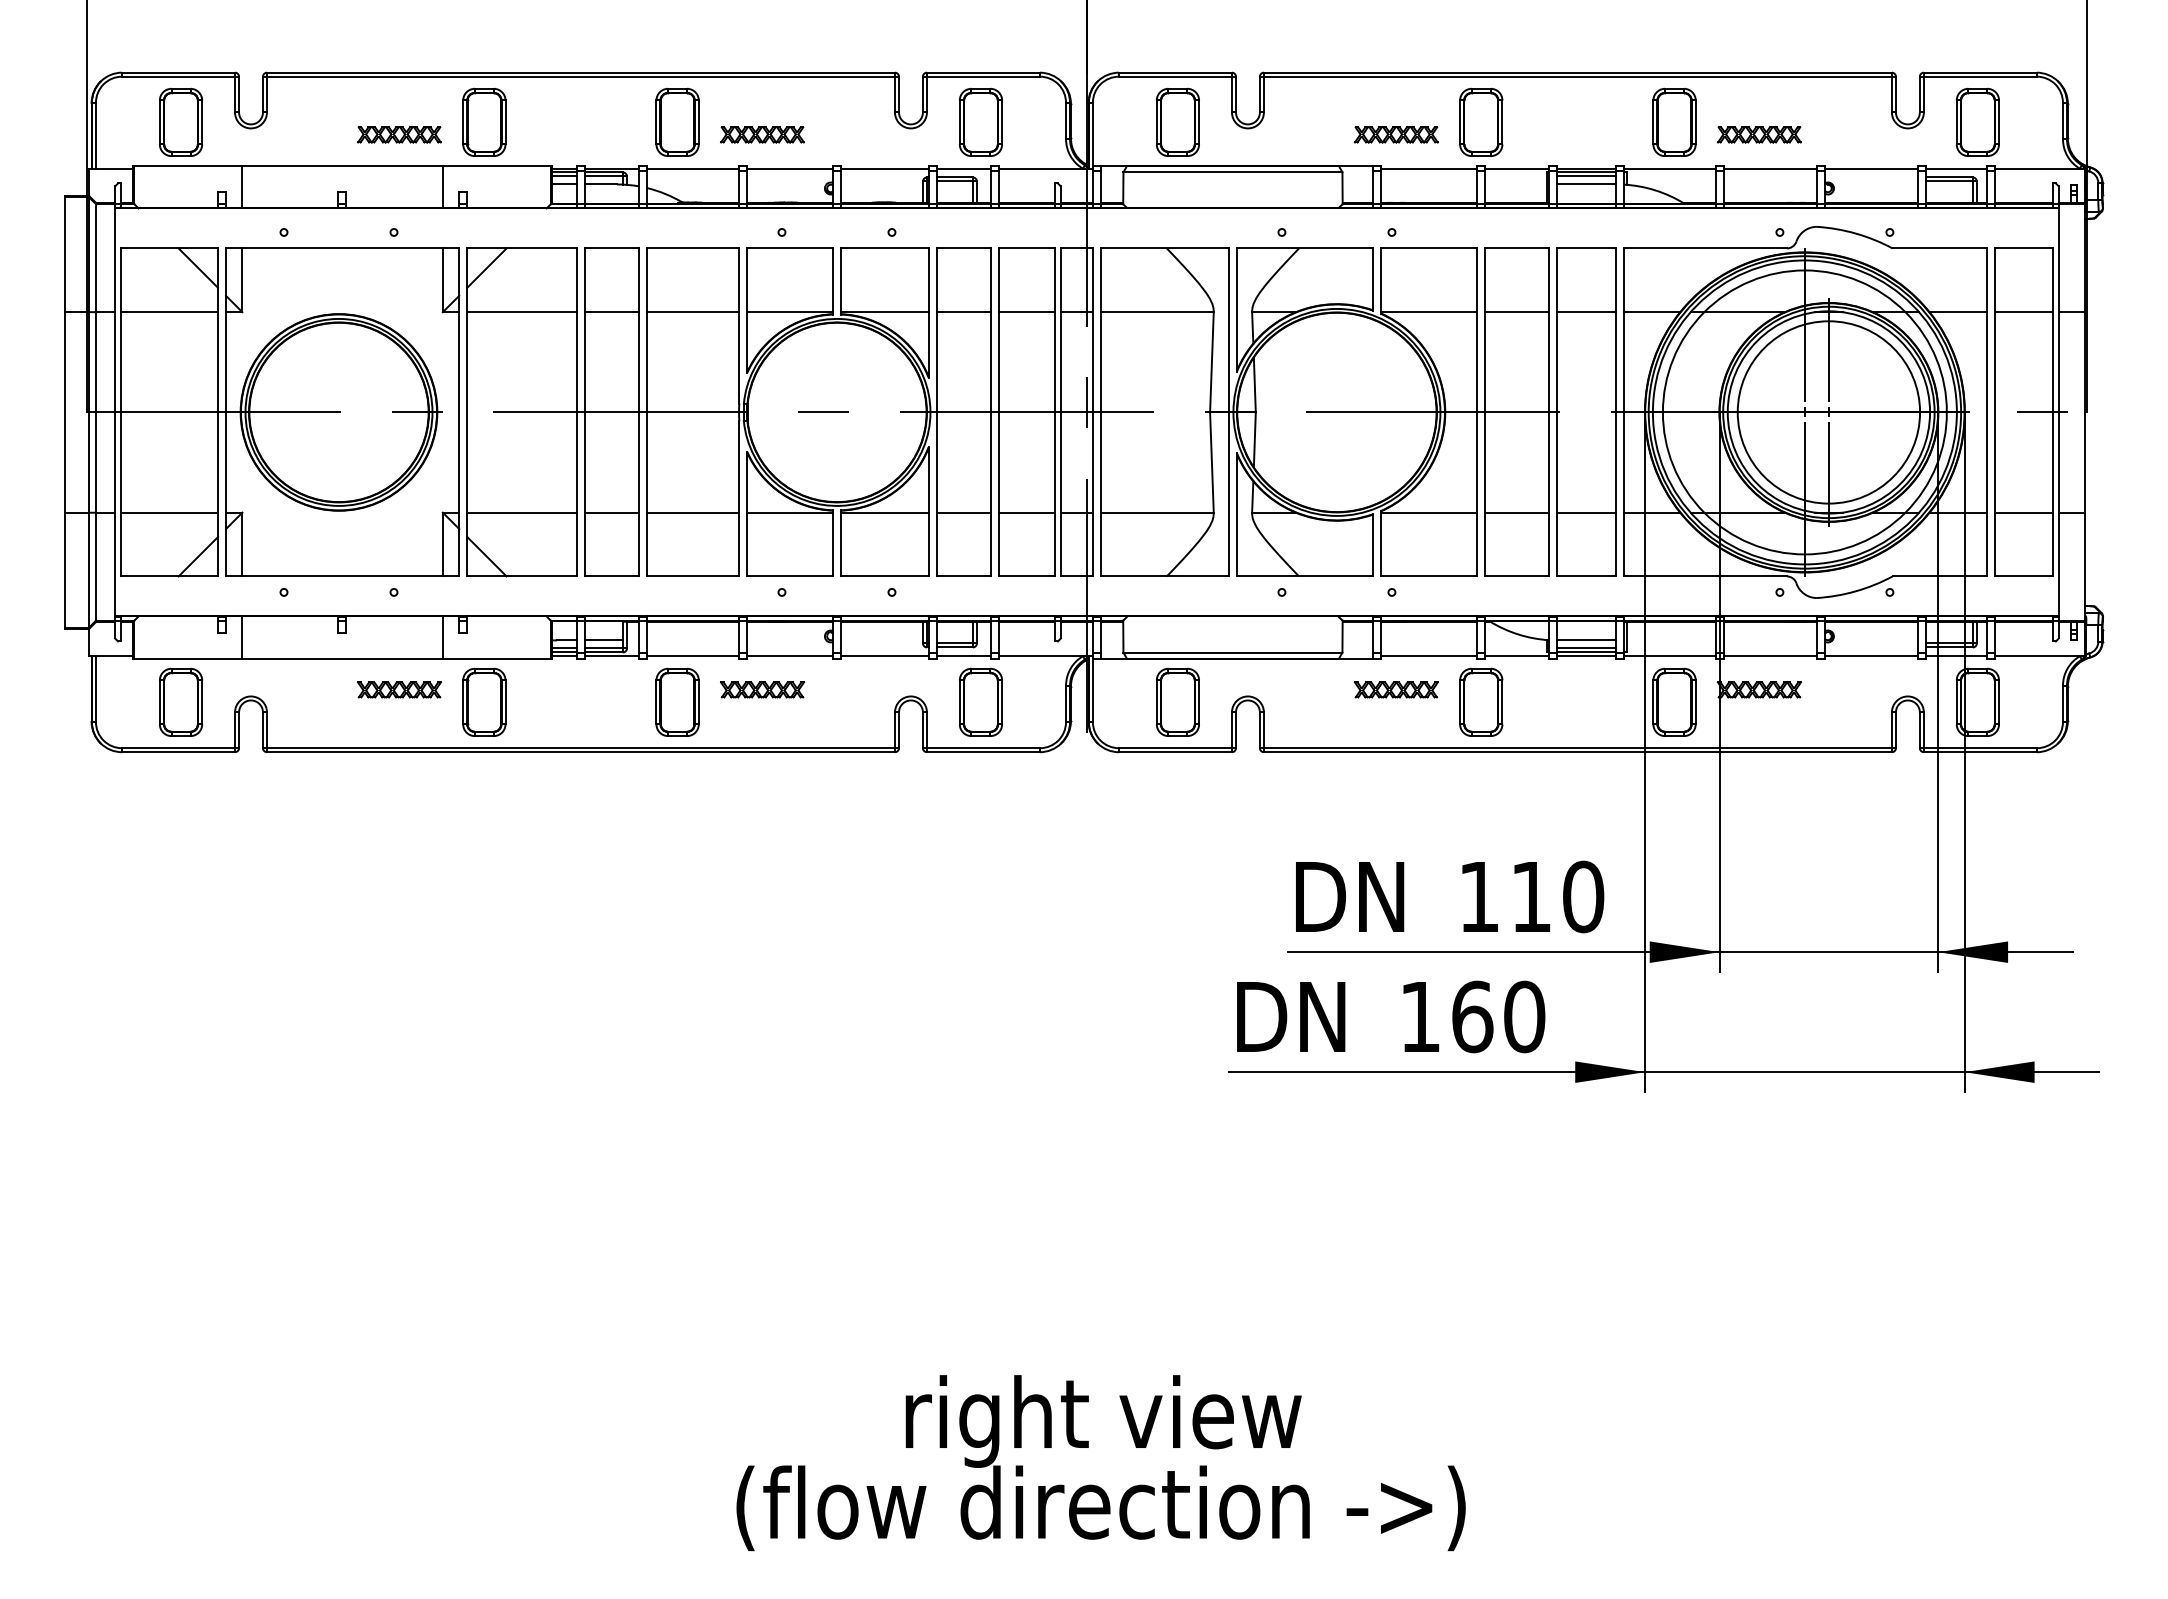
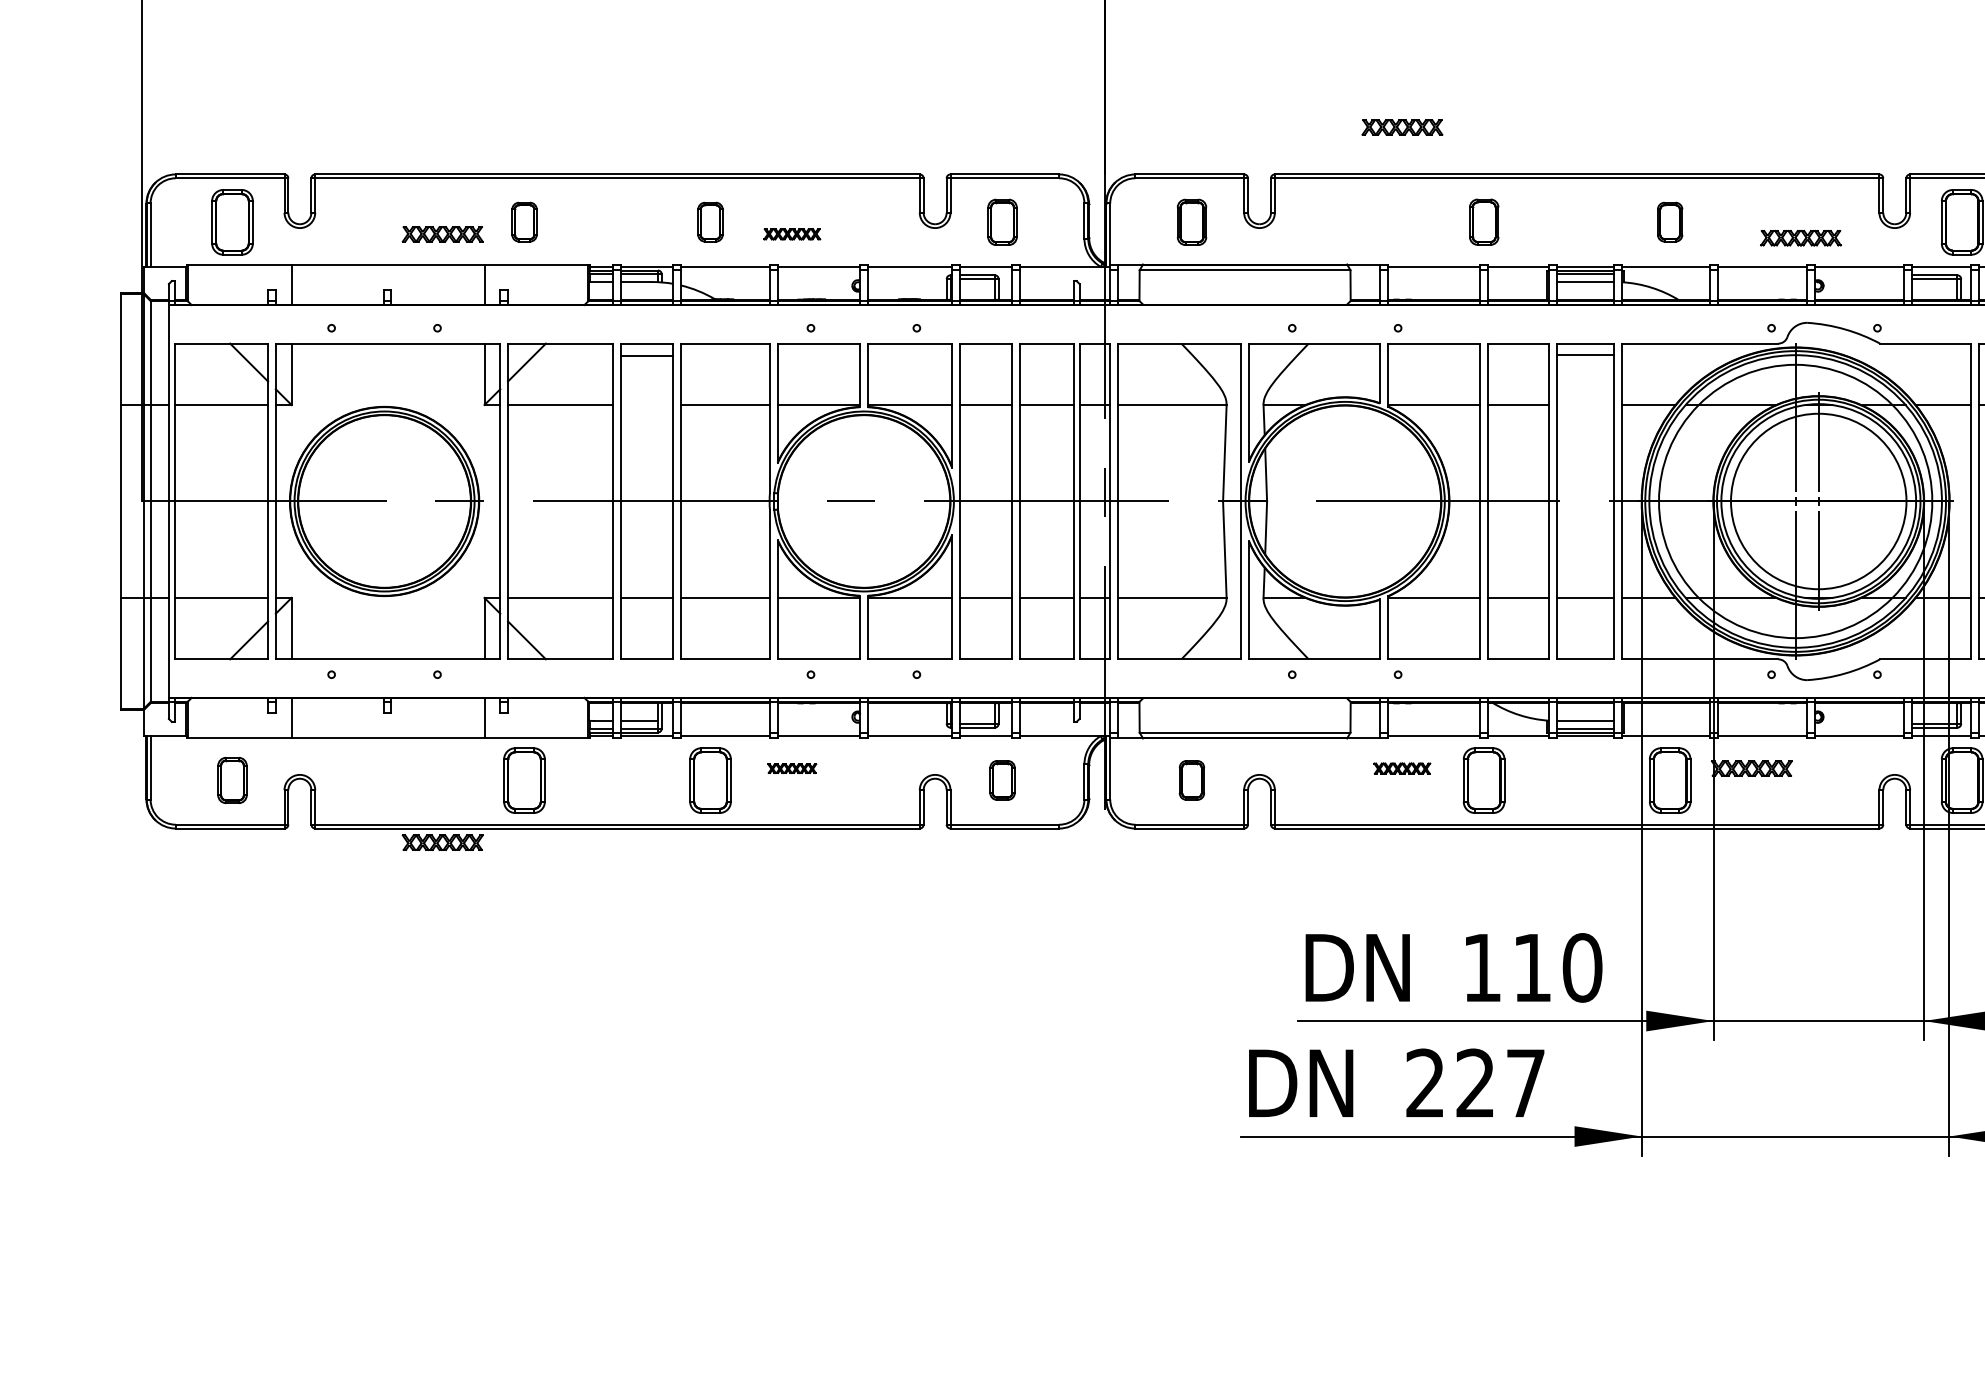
part: (484, 121) -> (524, 221), size x0.6
part: (677, 121) -> (710, 221), size x0.6
part: (1481, 121) -> (1484, 221), size x0.7
part: (1674, 121) -> (1670, 221), size x0.6
part: (980, 122) -> (1002, 222), size x0.7
part: (1177, 122) -> (1191, 222), size x0.7
part: (762, 134) -> (792, 233), size x0.7
part: (1395, 134) -> (1401, 127), moved
part: (1758, 134) -> (1800, 237), moved
line: (611, 312) -> (646, 356), moved
line: (1586, 312) -> (1585, 355), moved
part: (399, 689) -> (442, 842), moved
part: (762, 689) -> (792, 768), size x0.6
part: (1395, 689) -> (1401, 768), size x0.7
part: (180, 701) -> (231, 779), size x0.7
part: (980, 701) -> (1002, 779), size x0.6
part: (1177, 701) -> (1191, 779), size x0.6
text: (1472, 1016) -> (1475, 1082), 160 -> 227

